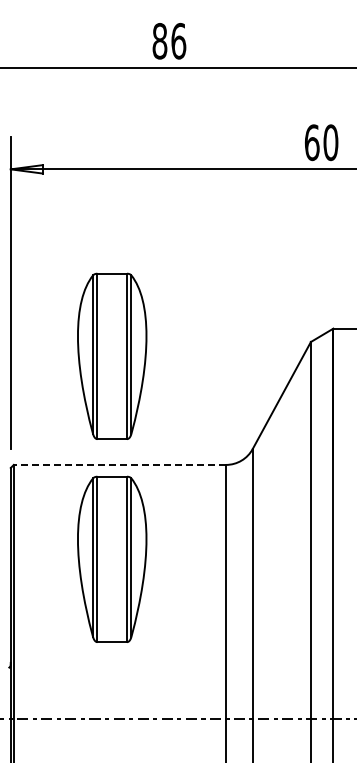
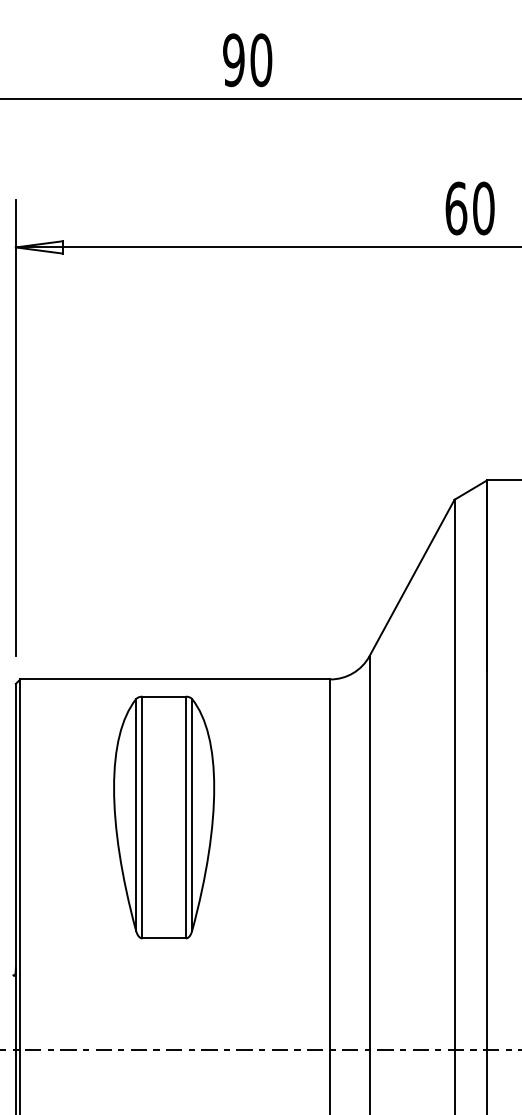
text: (169, 40) -> (247, 59), 86 -> 90
part: (112, 355) -> (164, 519), removed
line: (119, 464) -> (174, 678), dashed -> solid

